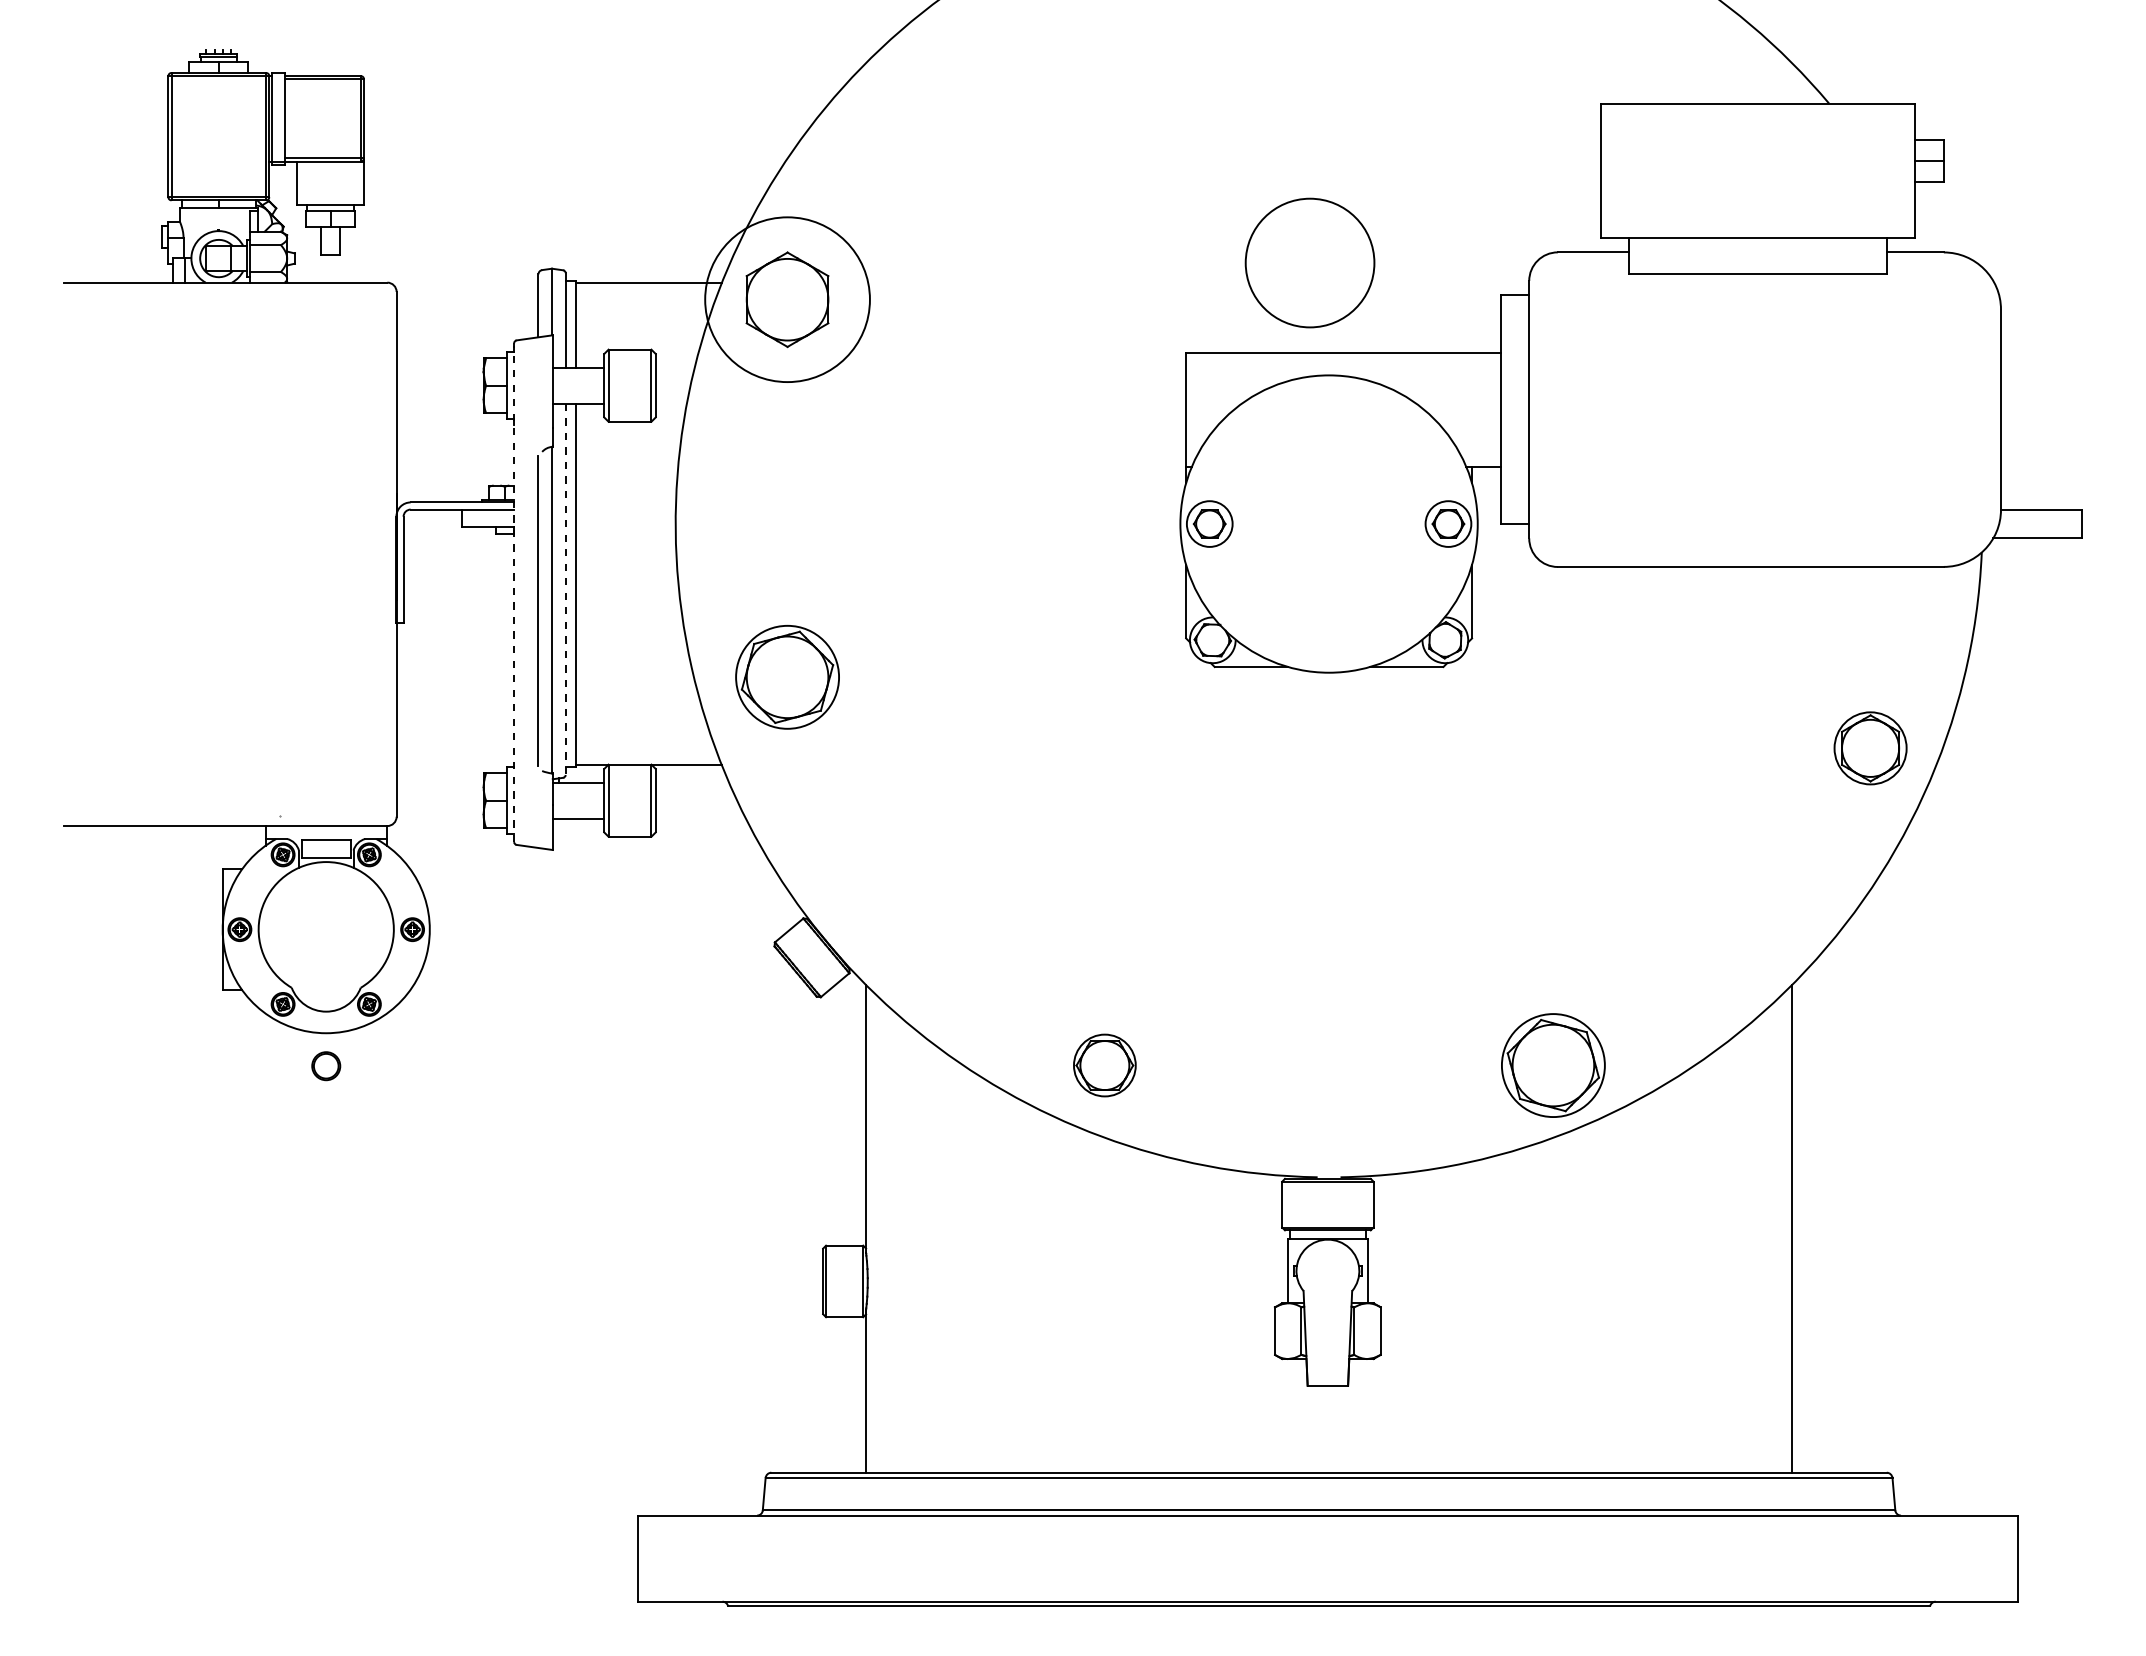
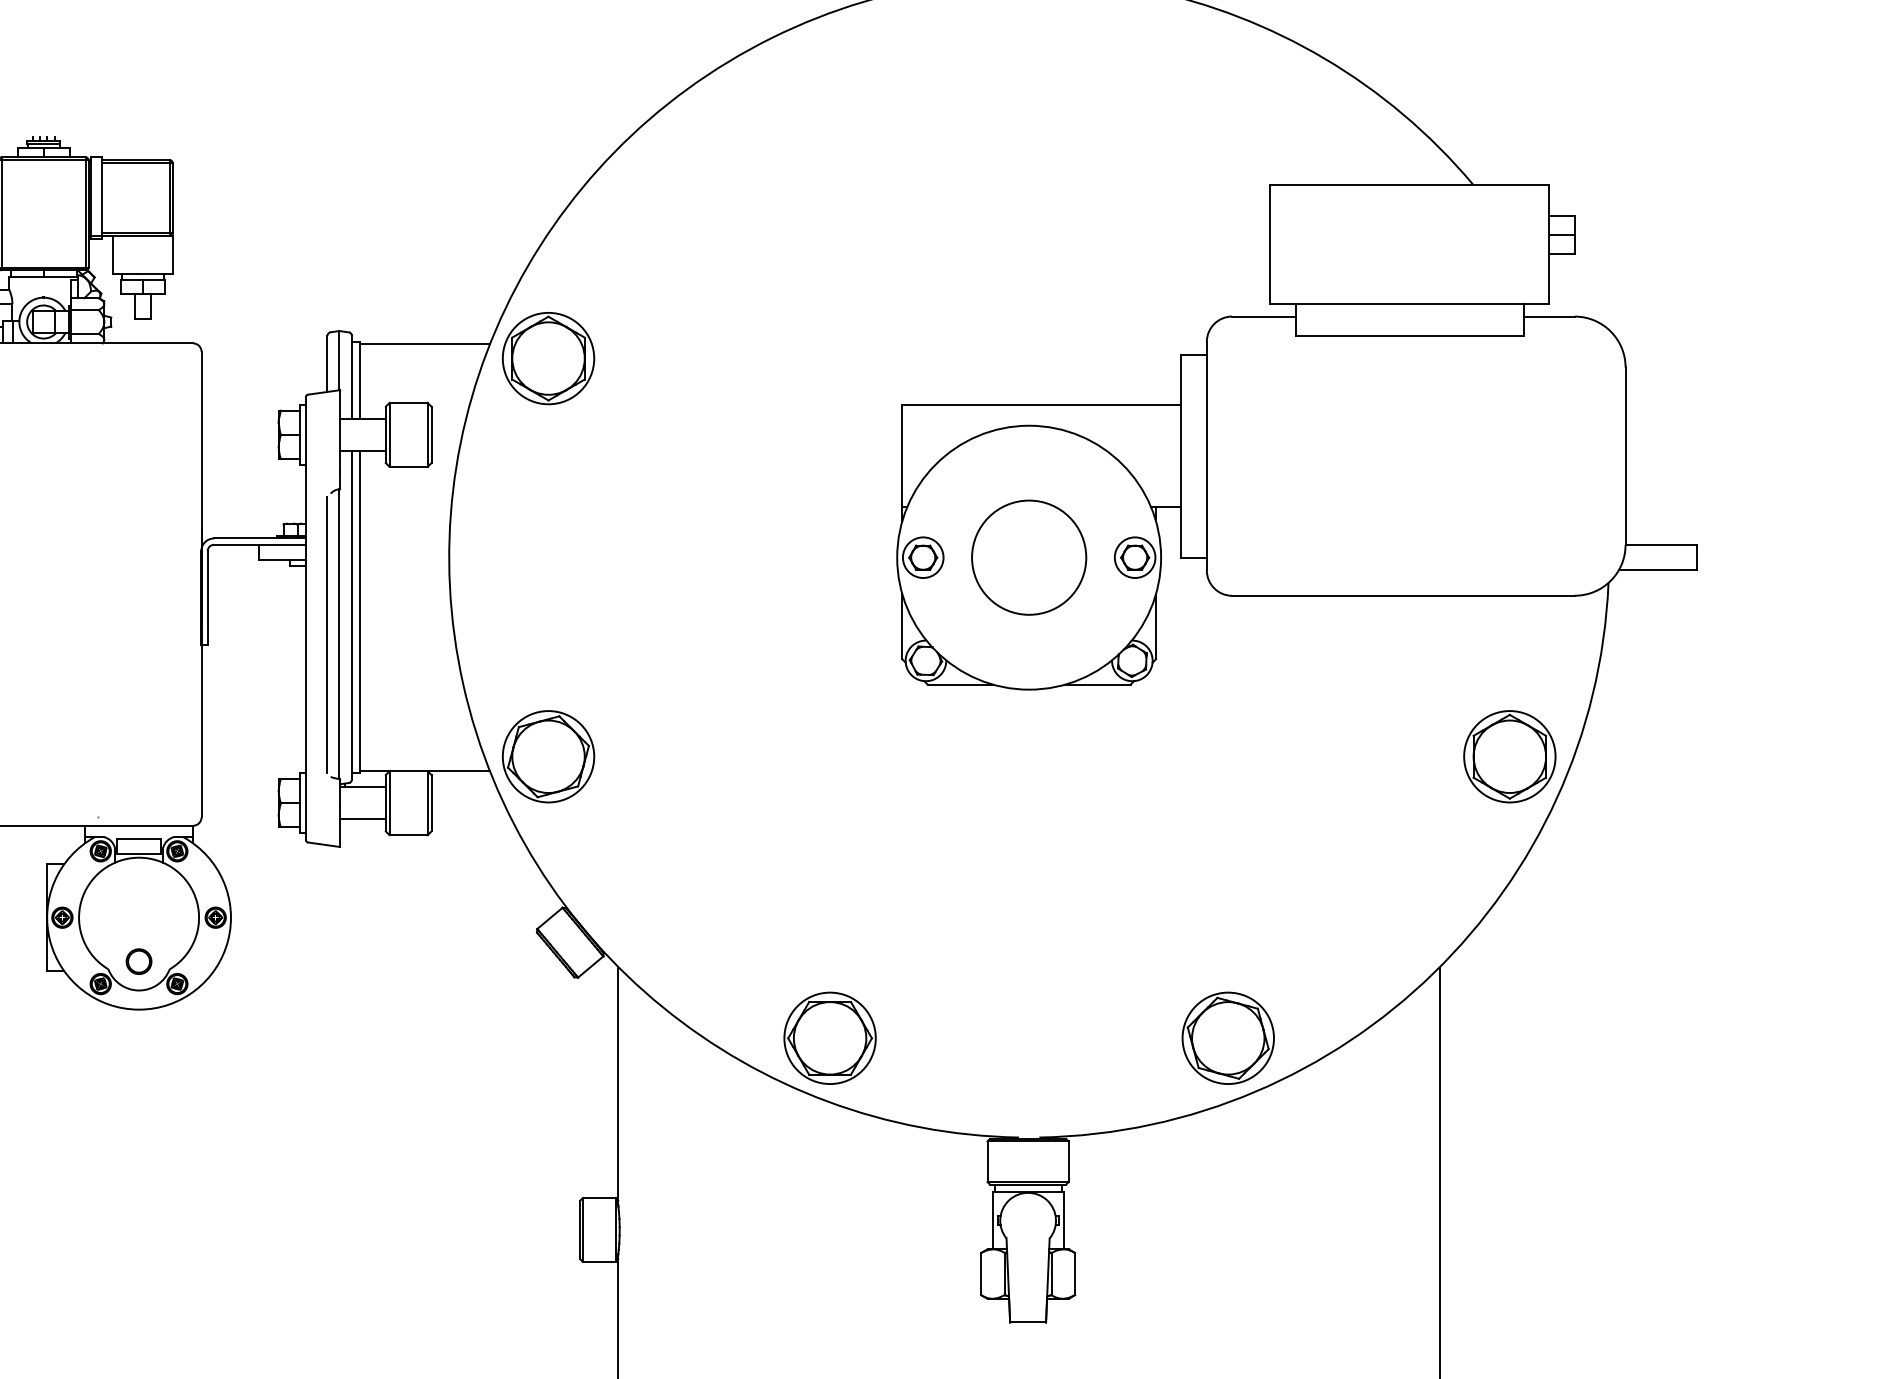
circle: (1309, 262) -> (1028, 557), moved
circle: (787, 299) -> (548, 358), size x0.62
line: (565, 589) -> (351, 615), dashed -> solid
line: (514, 592) -> (306, 618), dashed -> solid
part: (787, 677) -> (548, 756), moved
part: (1870, 748) -> (1509, 756), size x1.43
part: (1104, 1065) -> (829, 1038), size x1.67
part: (326, 1066) -> (139, 961), moved

